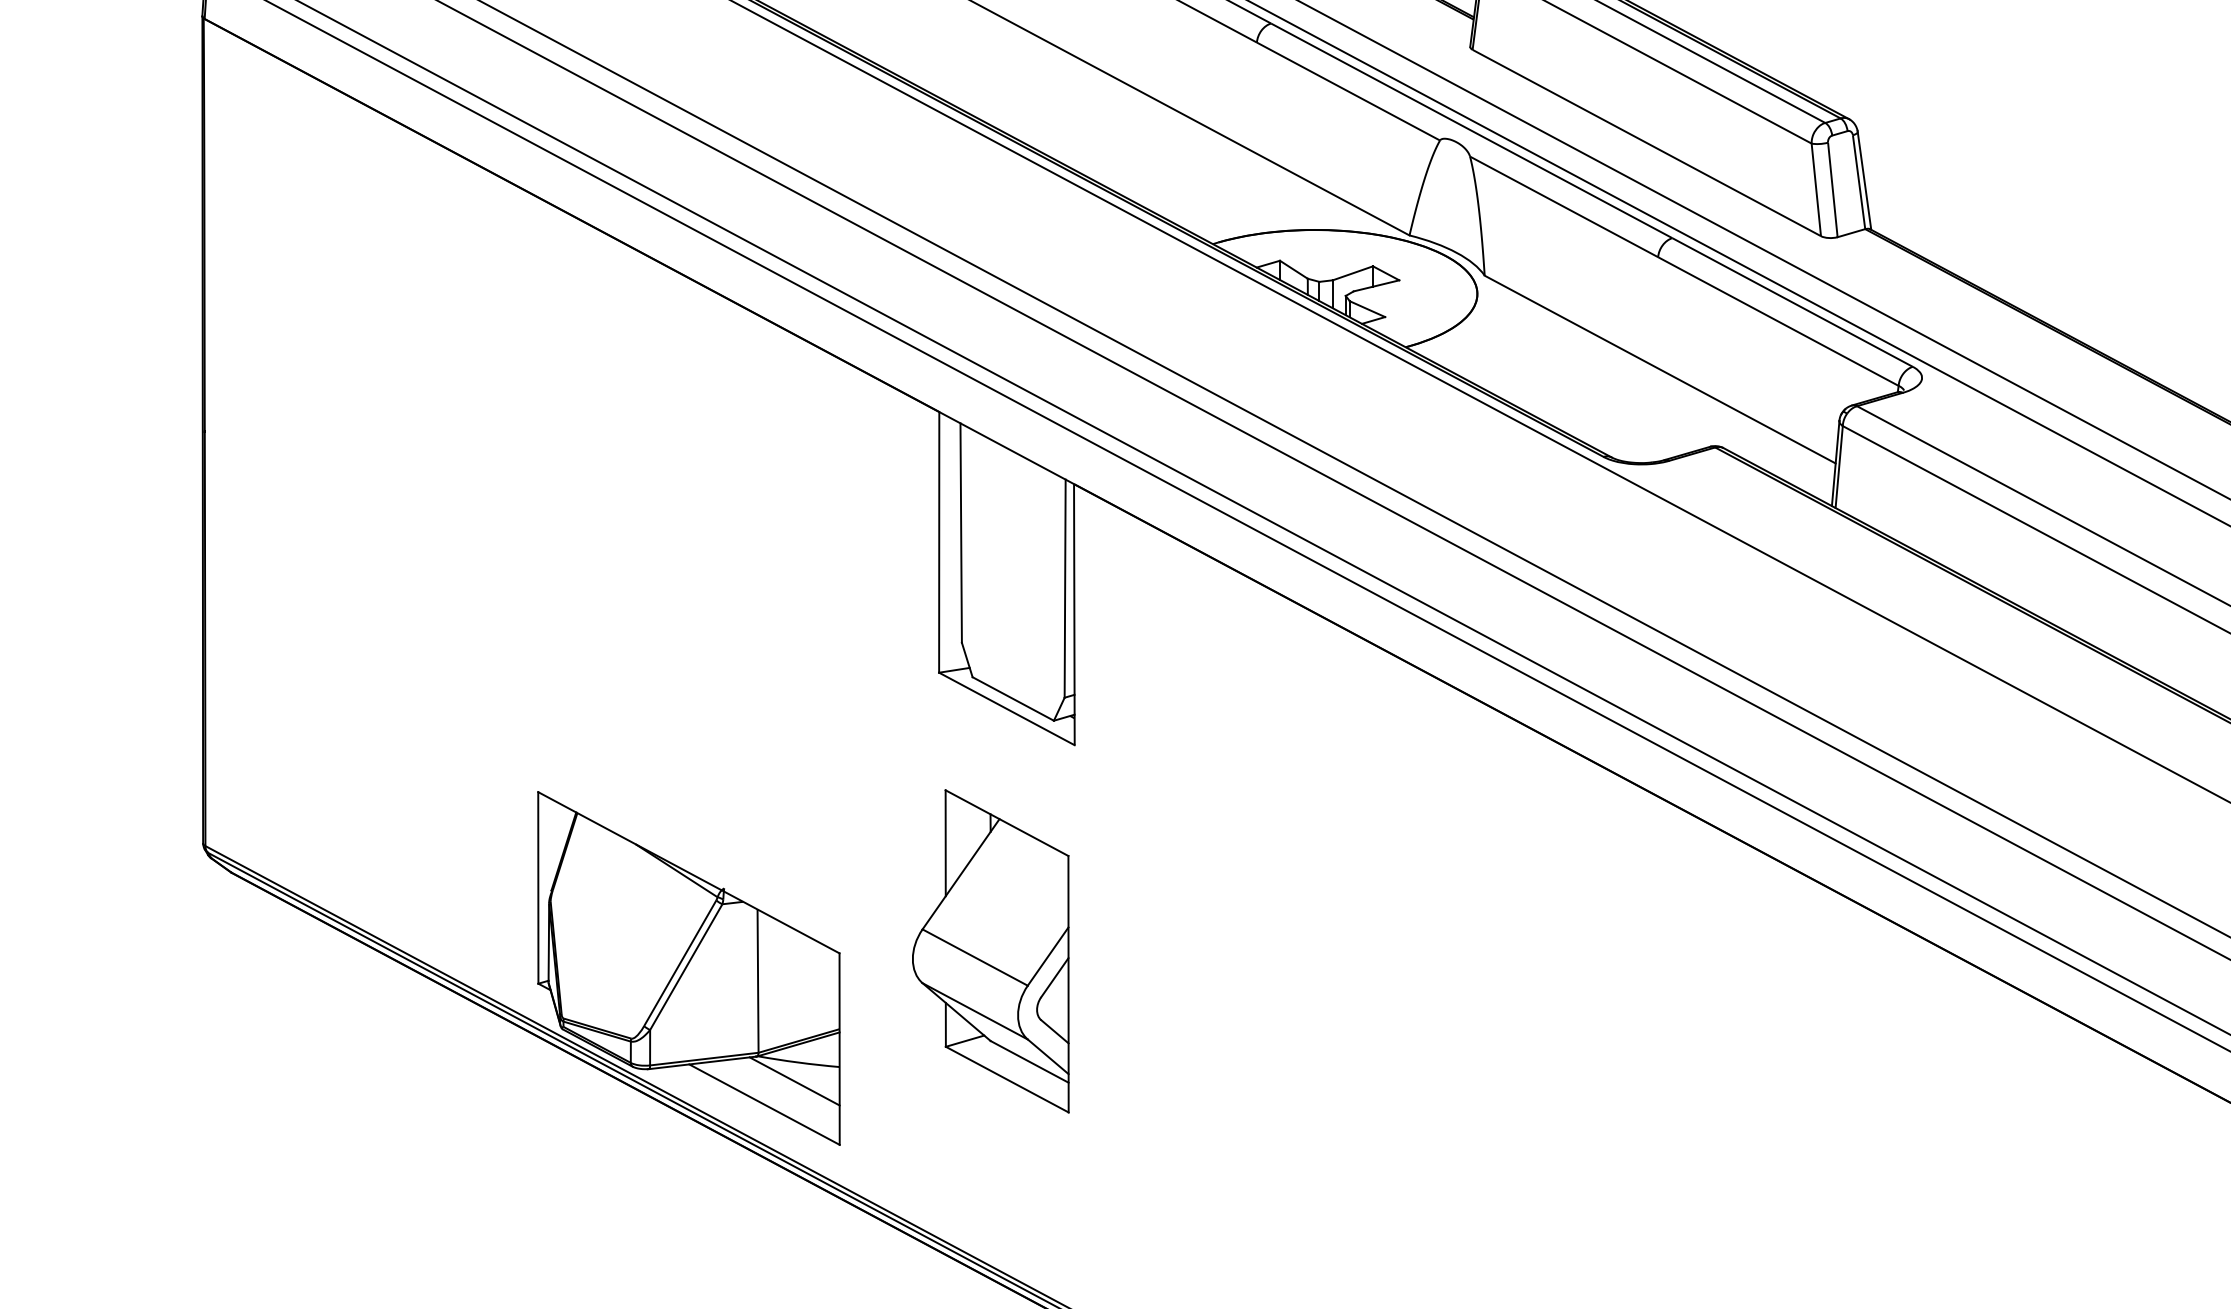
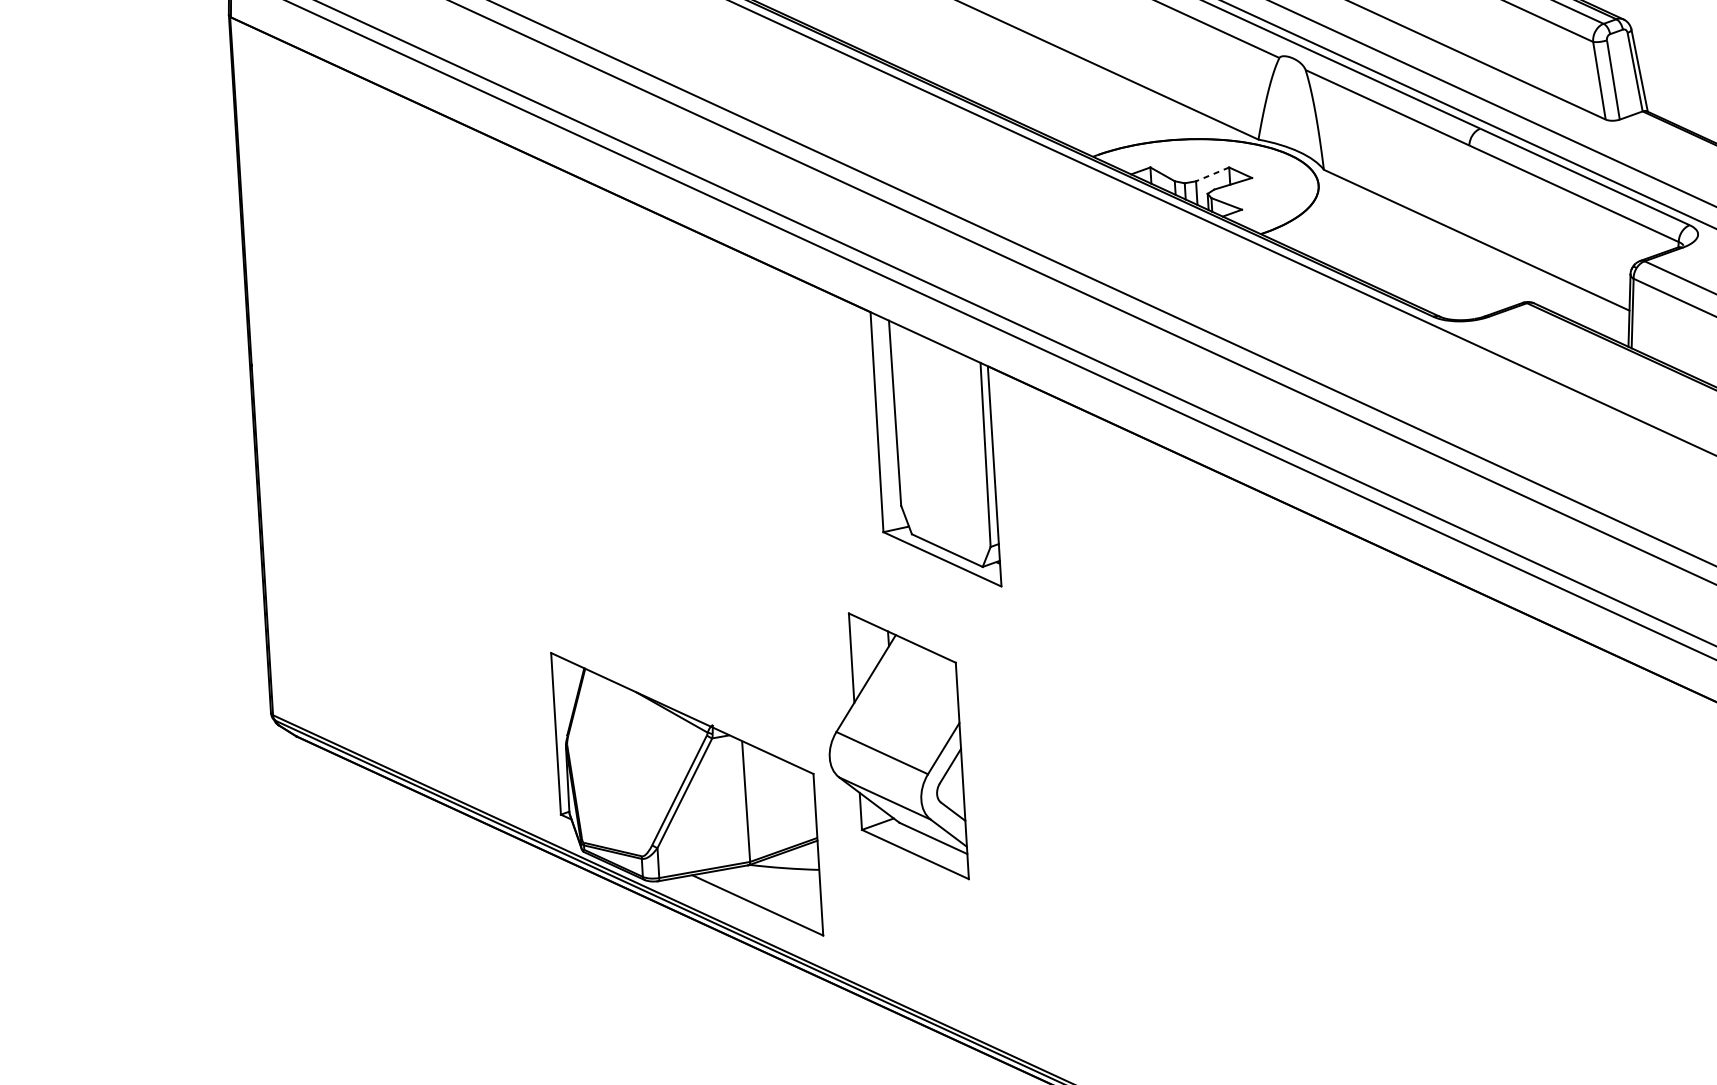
line: (1352, 273) -> (1212, 174), solid -> dashed
part: (990, 951) -> (894, 747), moved
line: (794, 1081) -> (781, 884), removed

